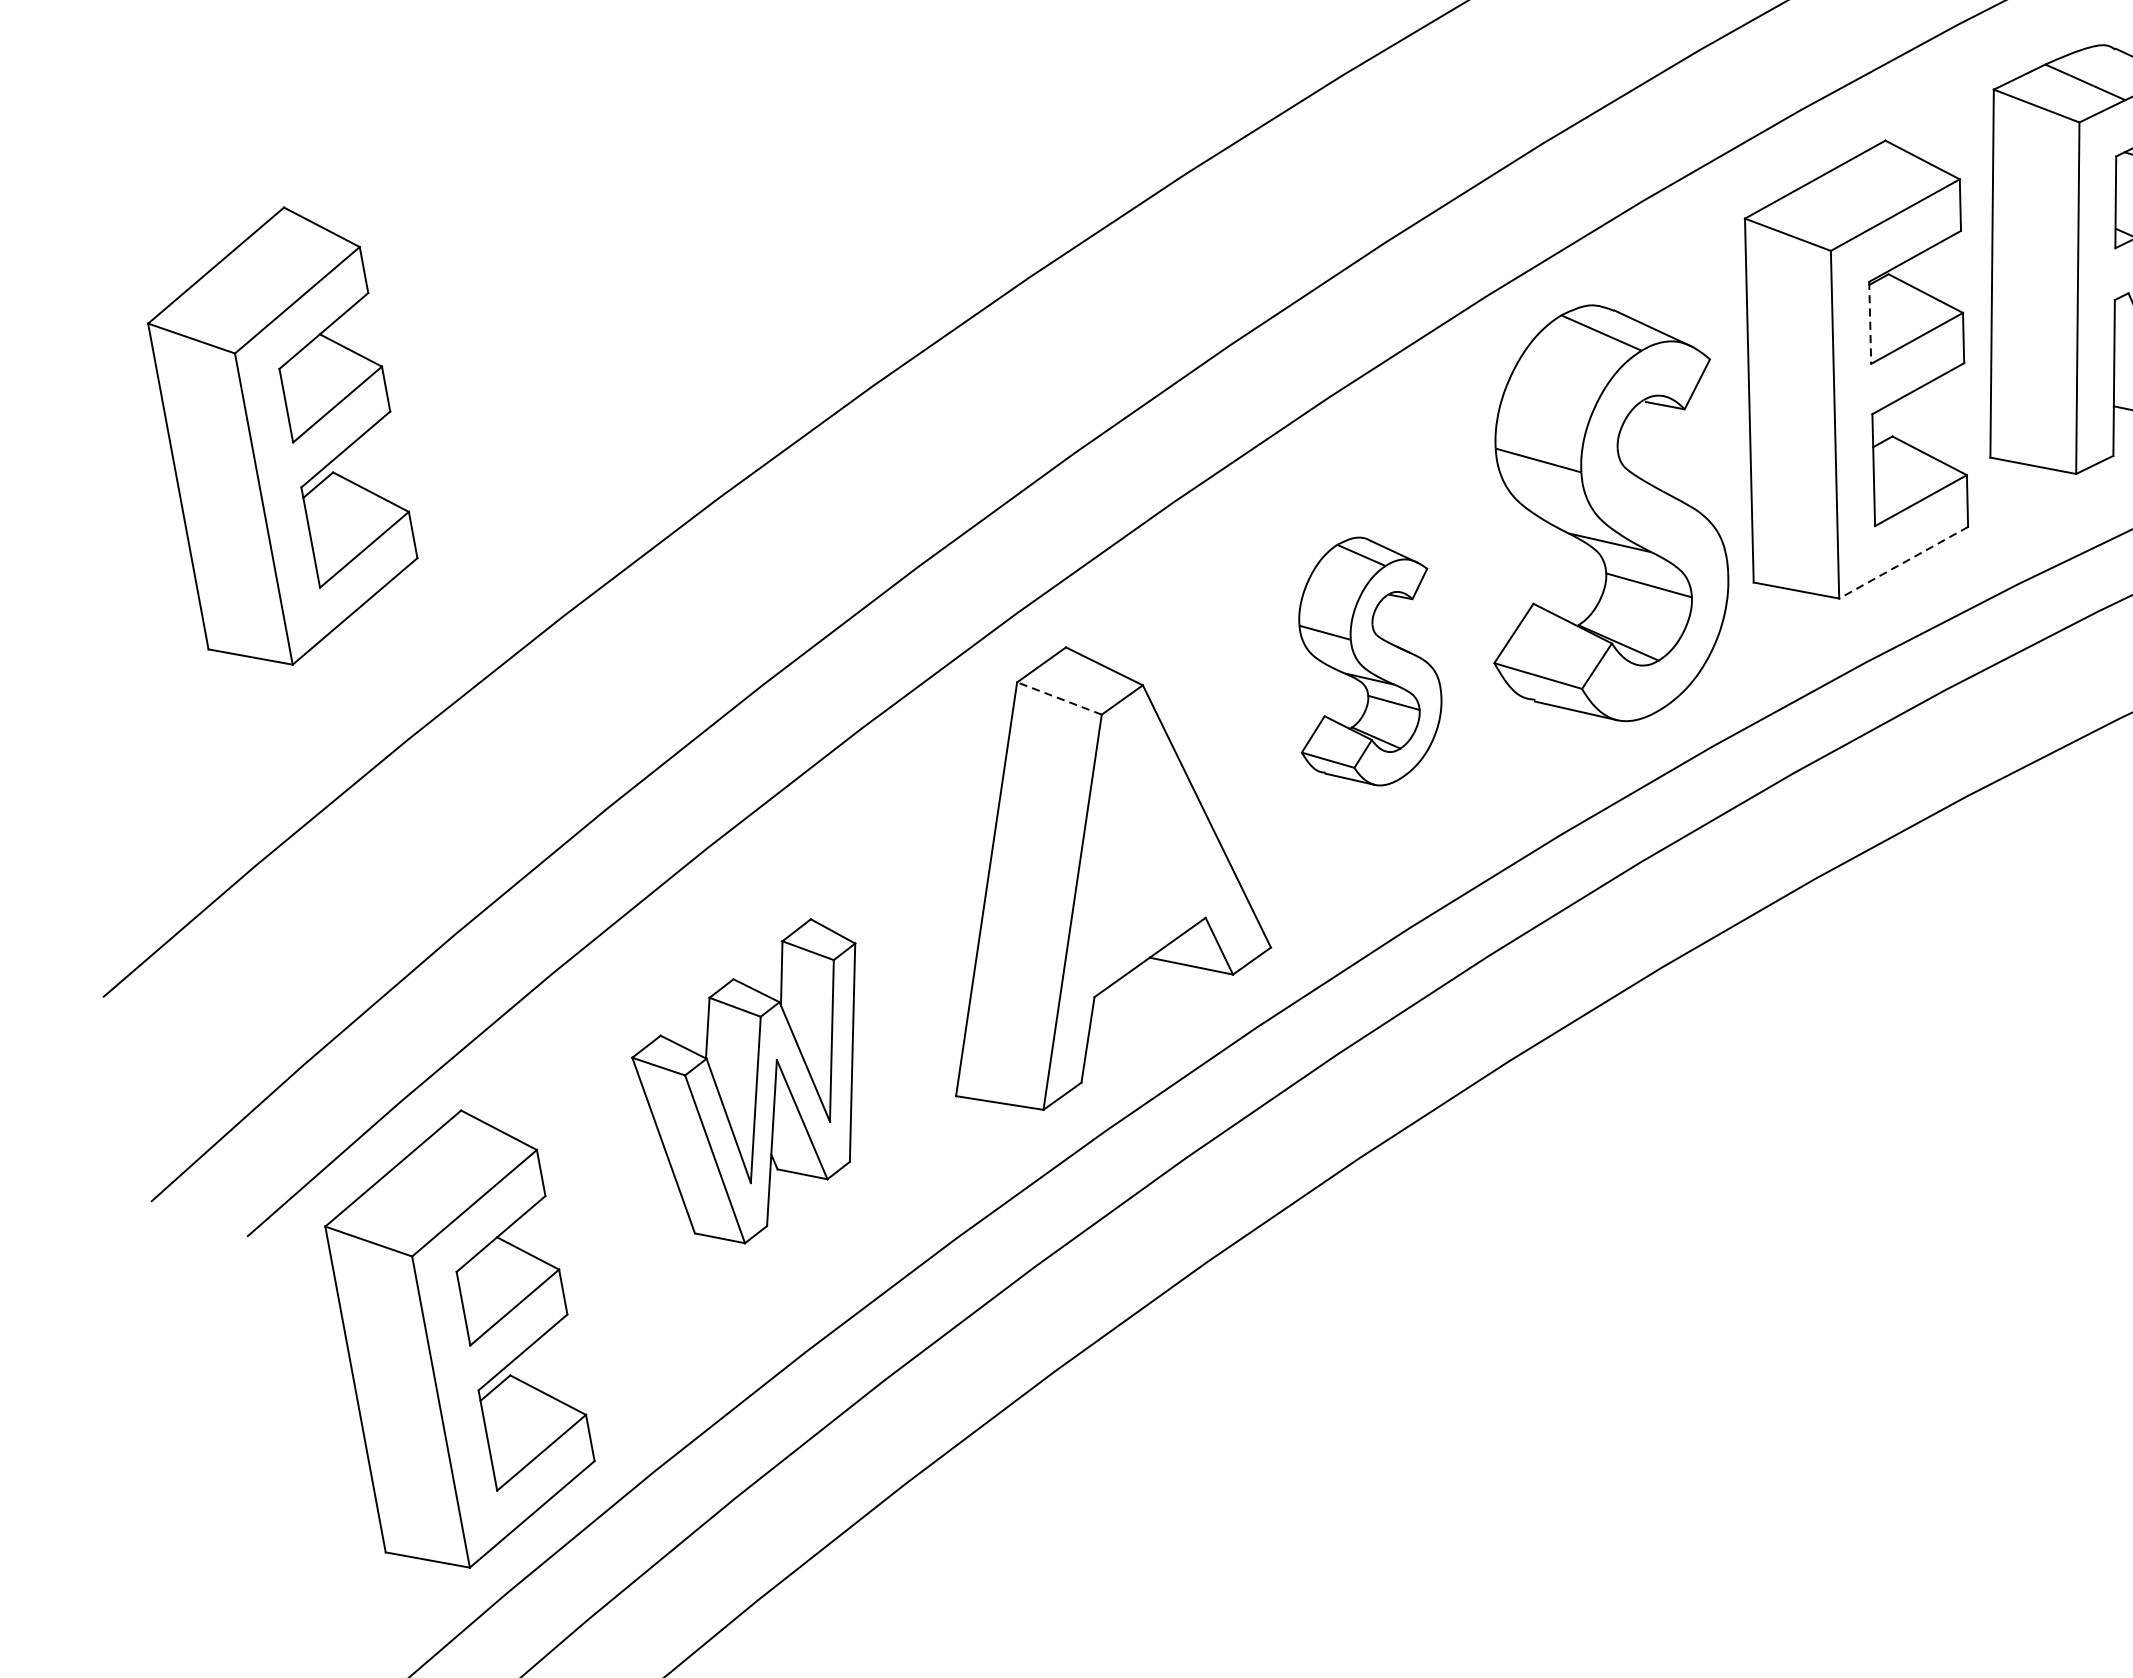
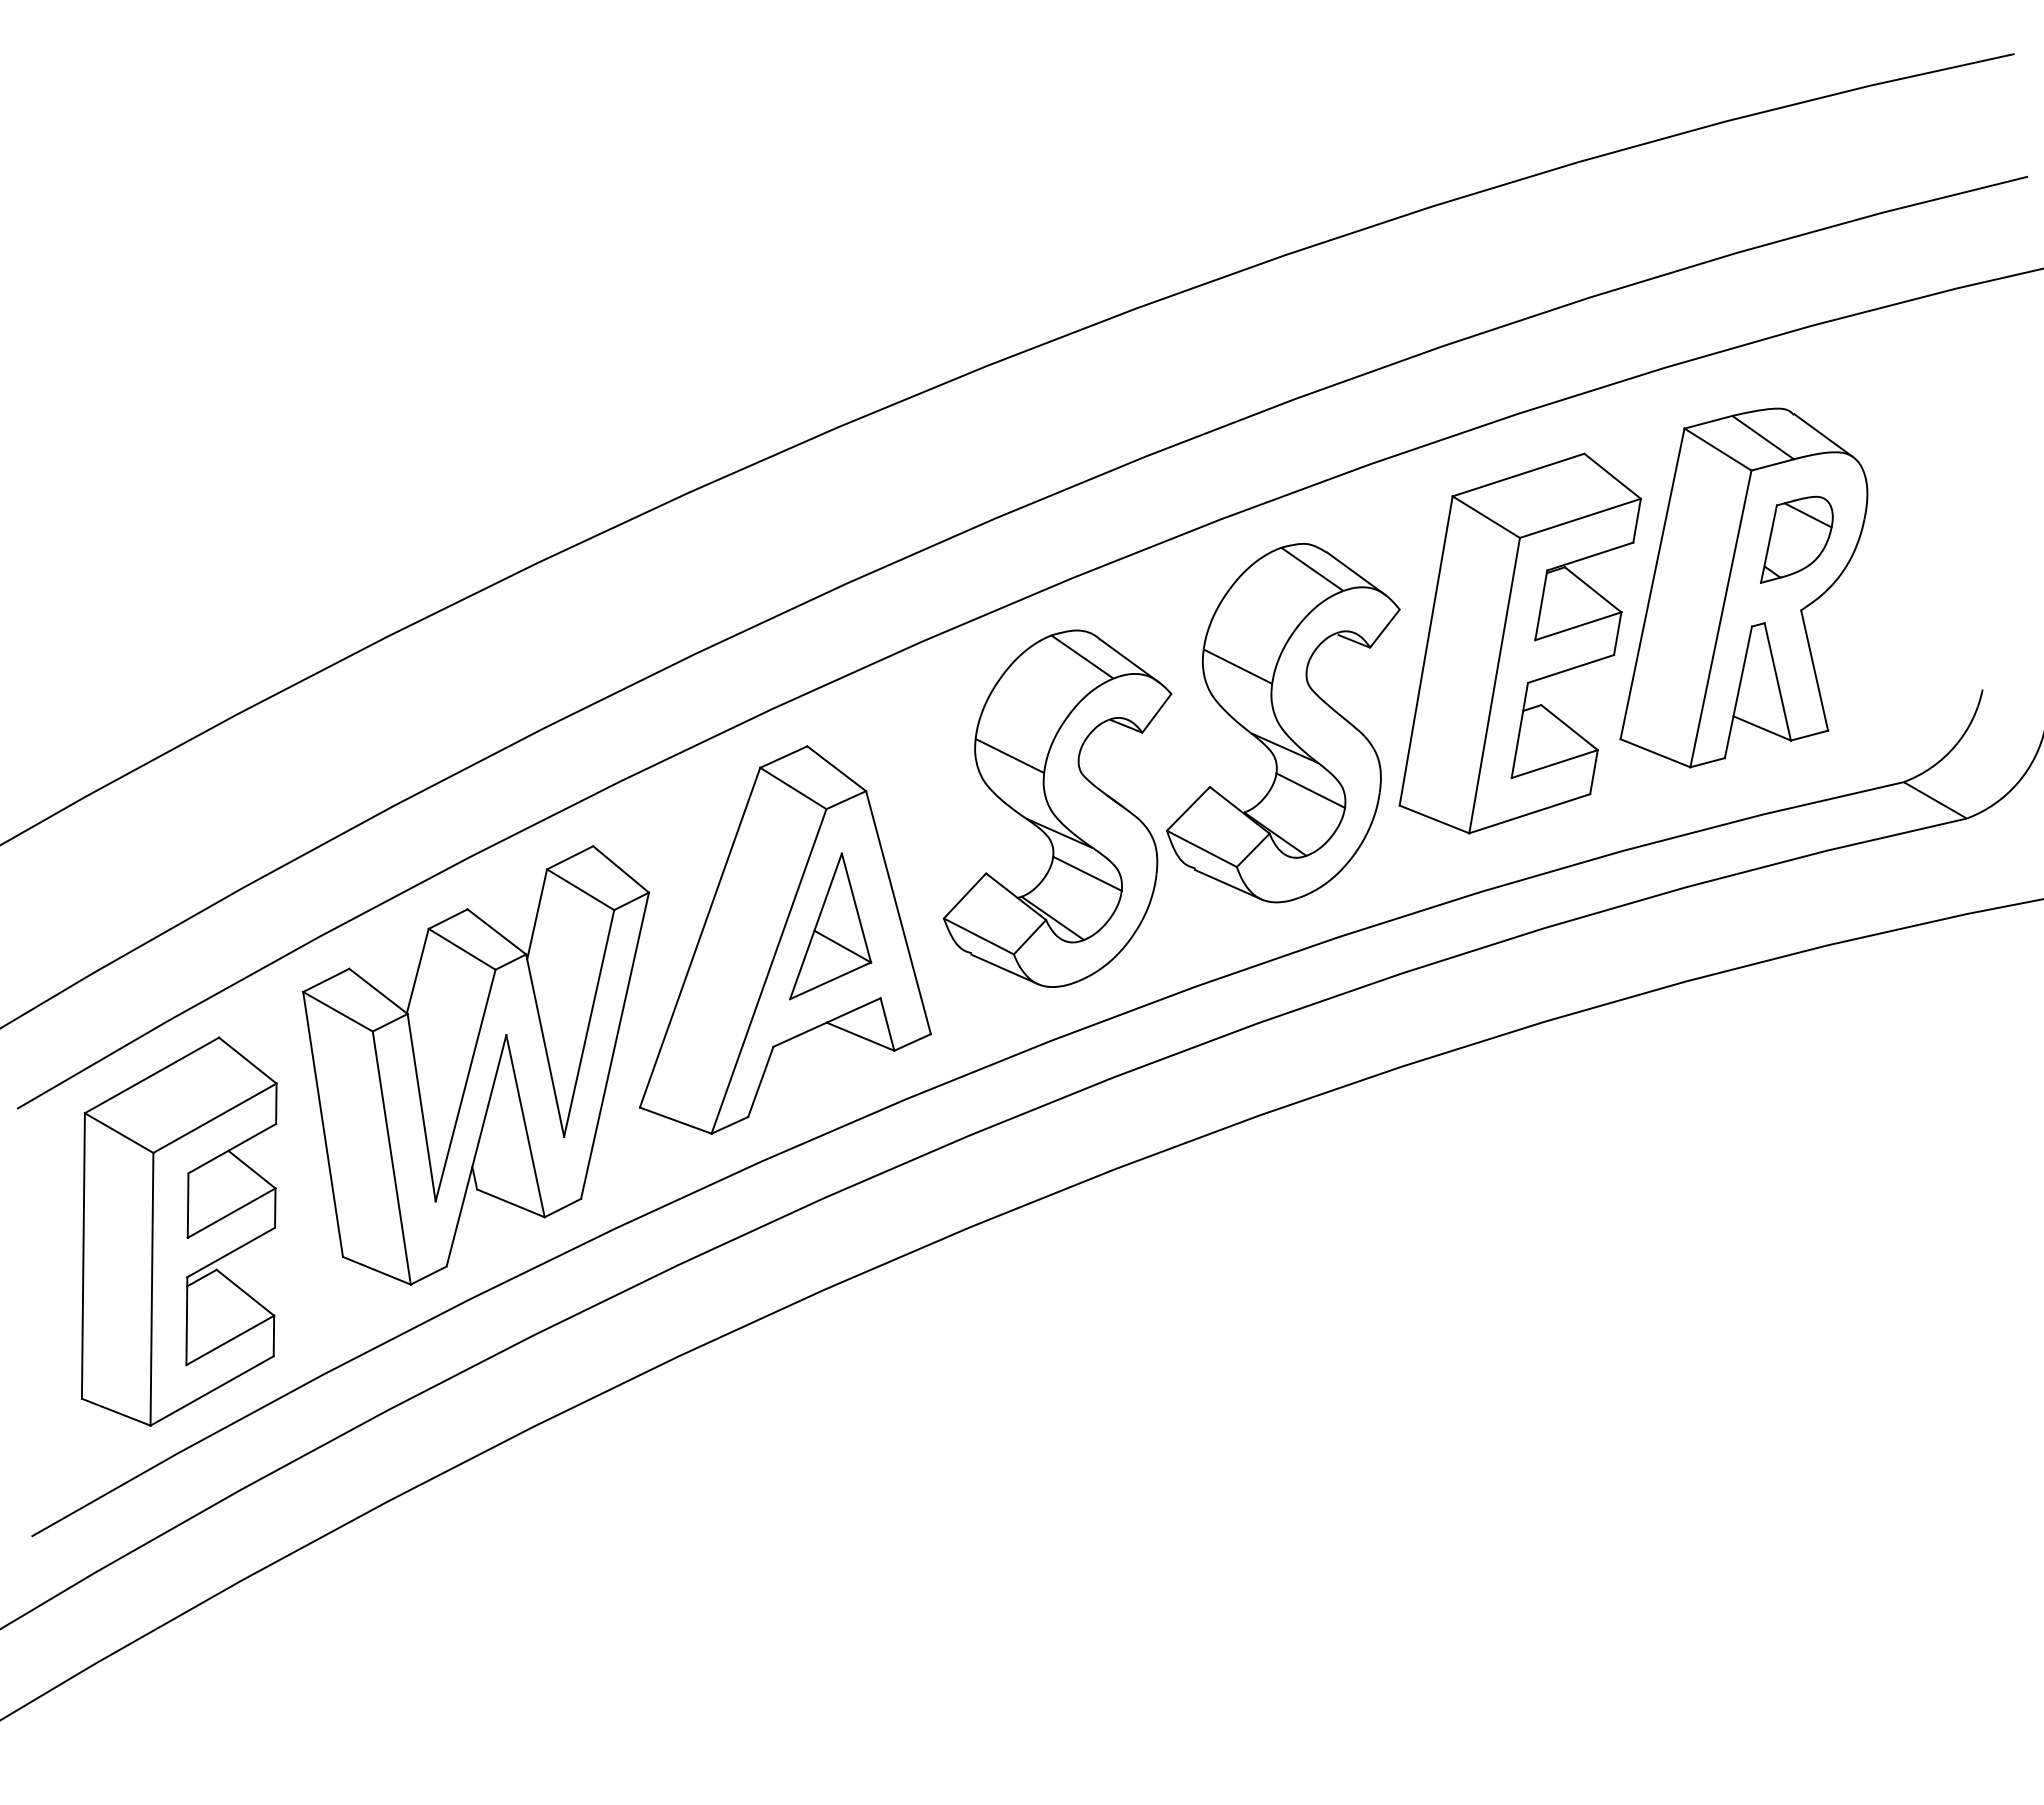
line: (1870, 323) -> (1541, 605), dashed -> solid
part: (281, 437) -> (178, 438), removed
line: (1903, 562) -> (1529, 813), dashed -> solid
part: (1364, 662) -> (1057, 808), size x1.67
line: (1058, 698) -> (792, 788), dashed -> solid
part: (1132, 847) -> (830, 926), added
part: (760, 1084) -> (476, 1065), size x1.67

